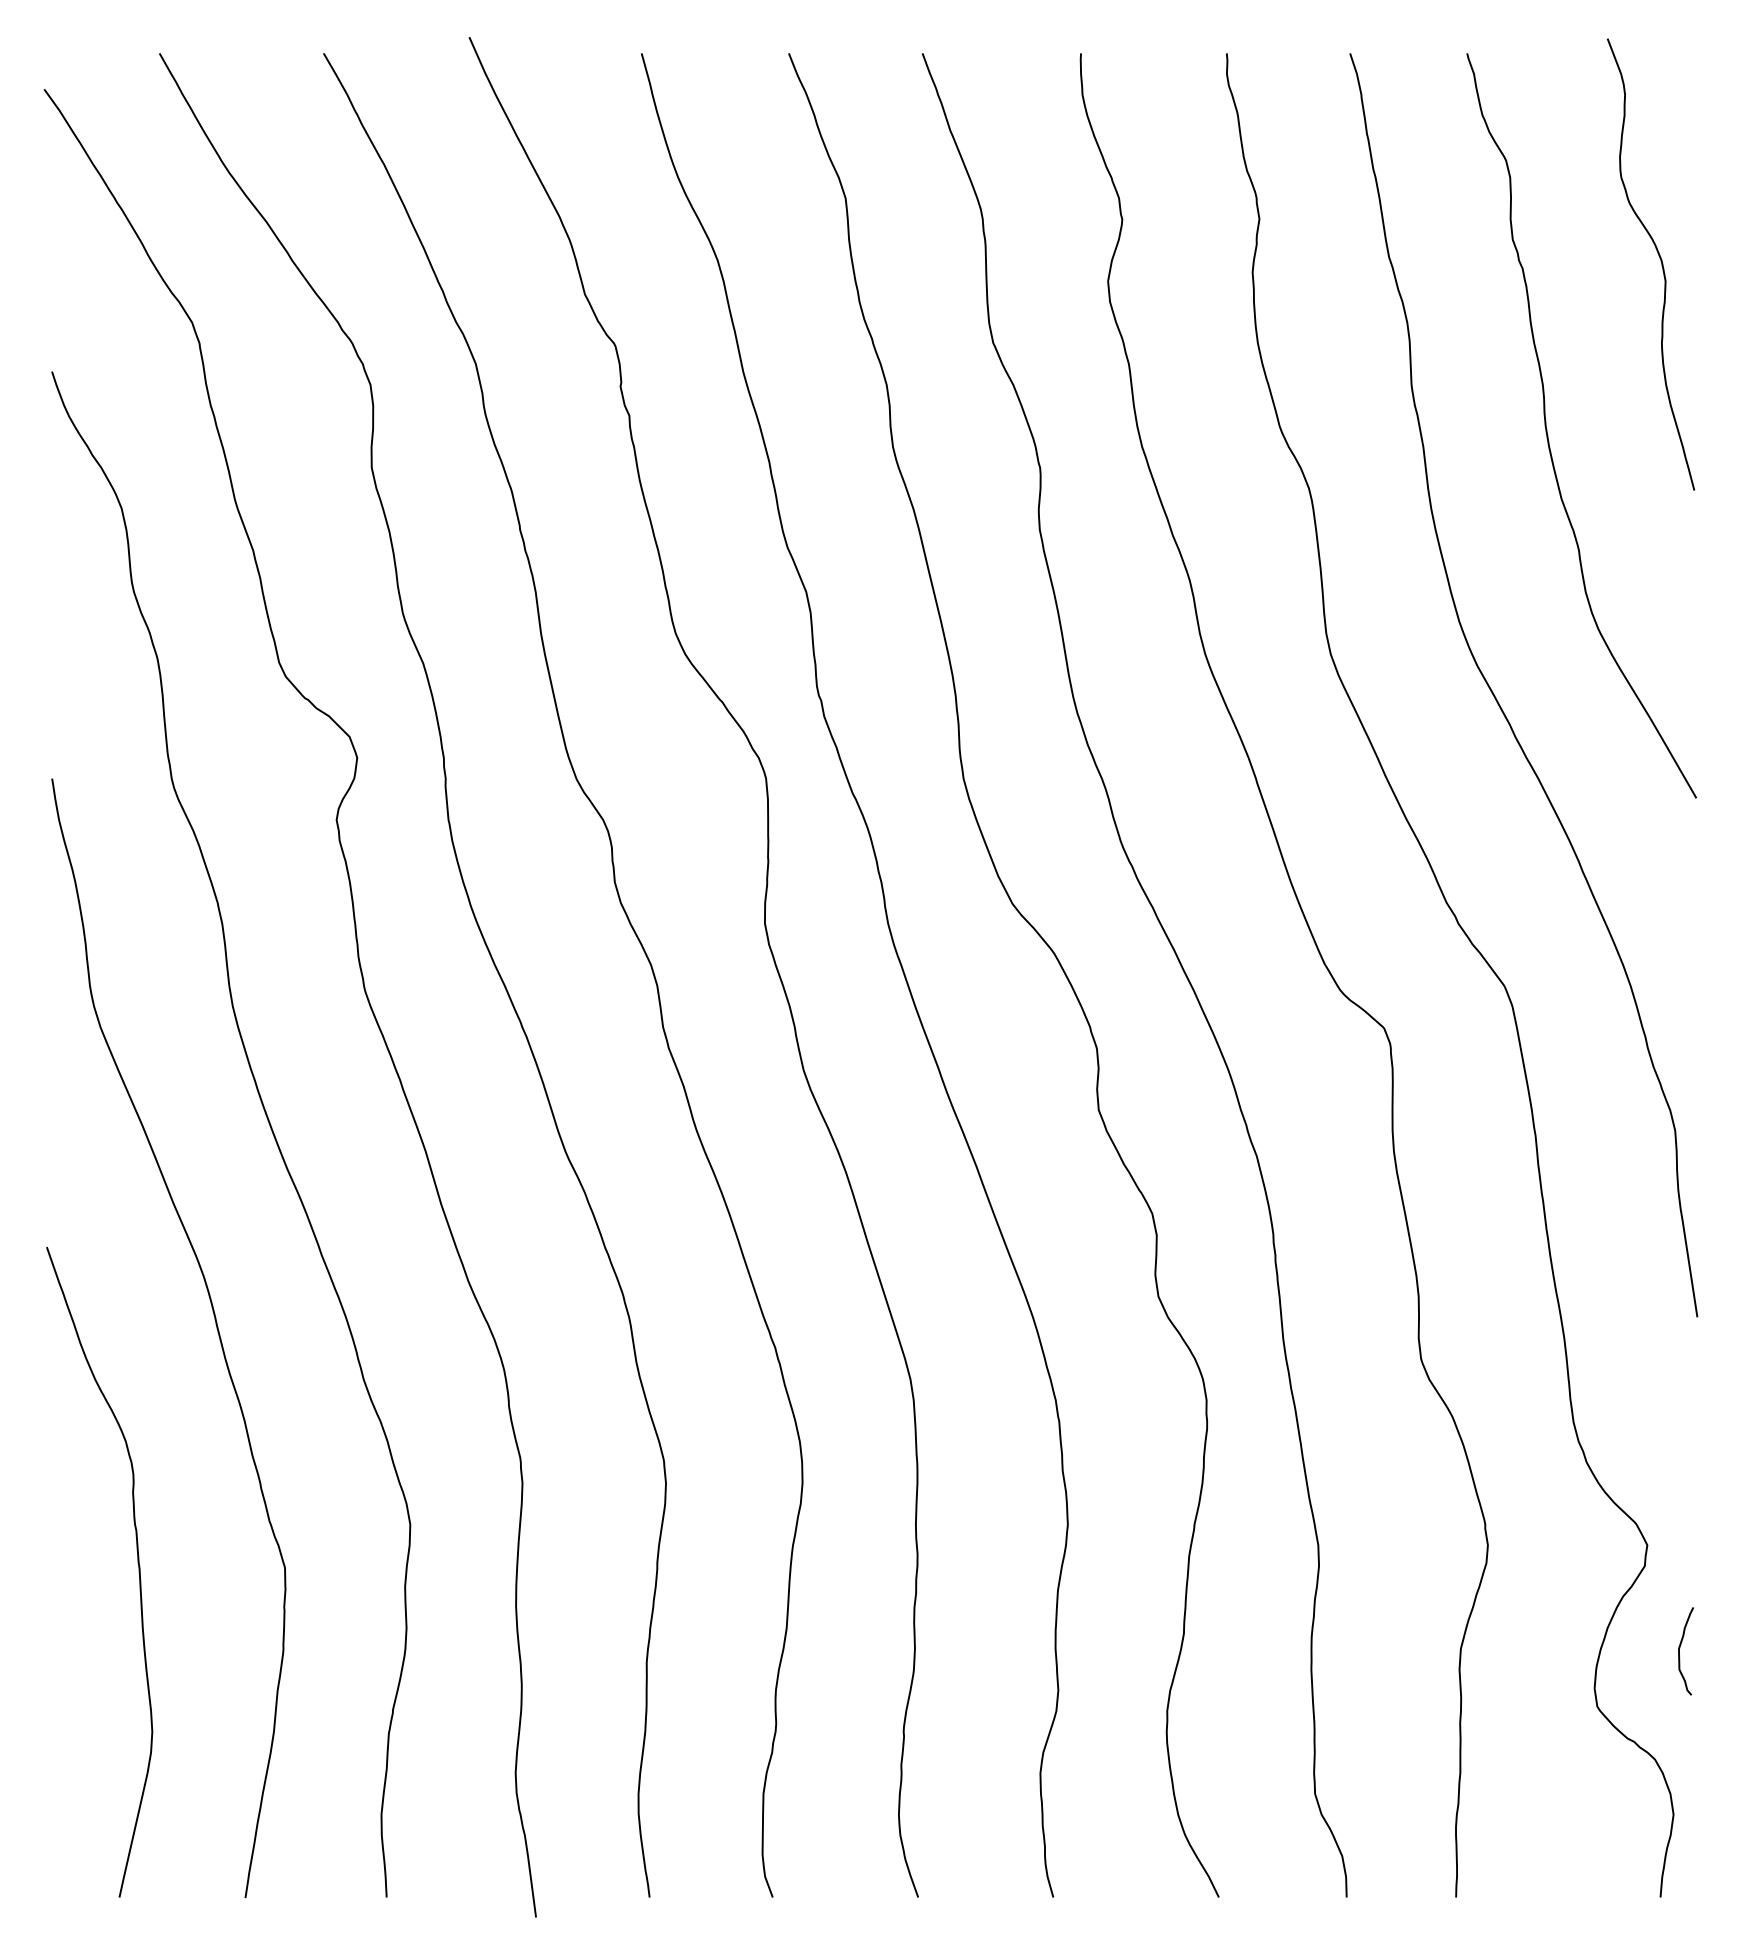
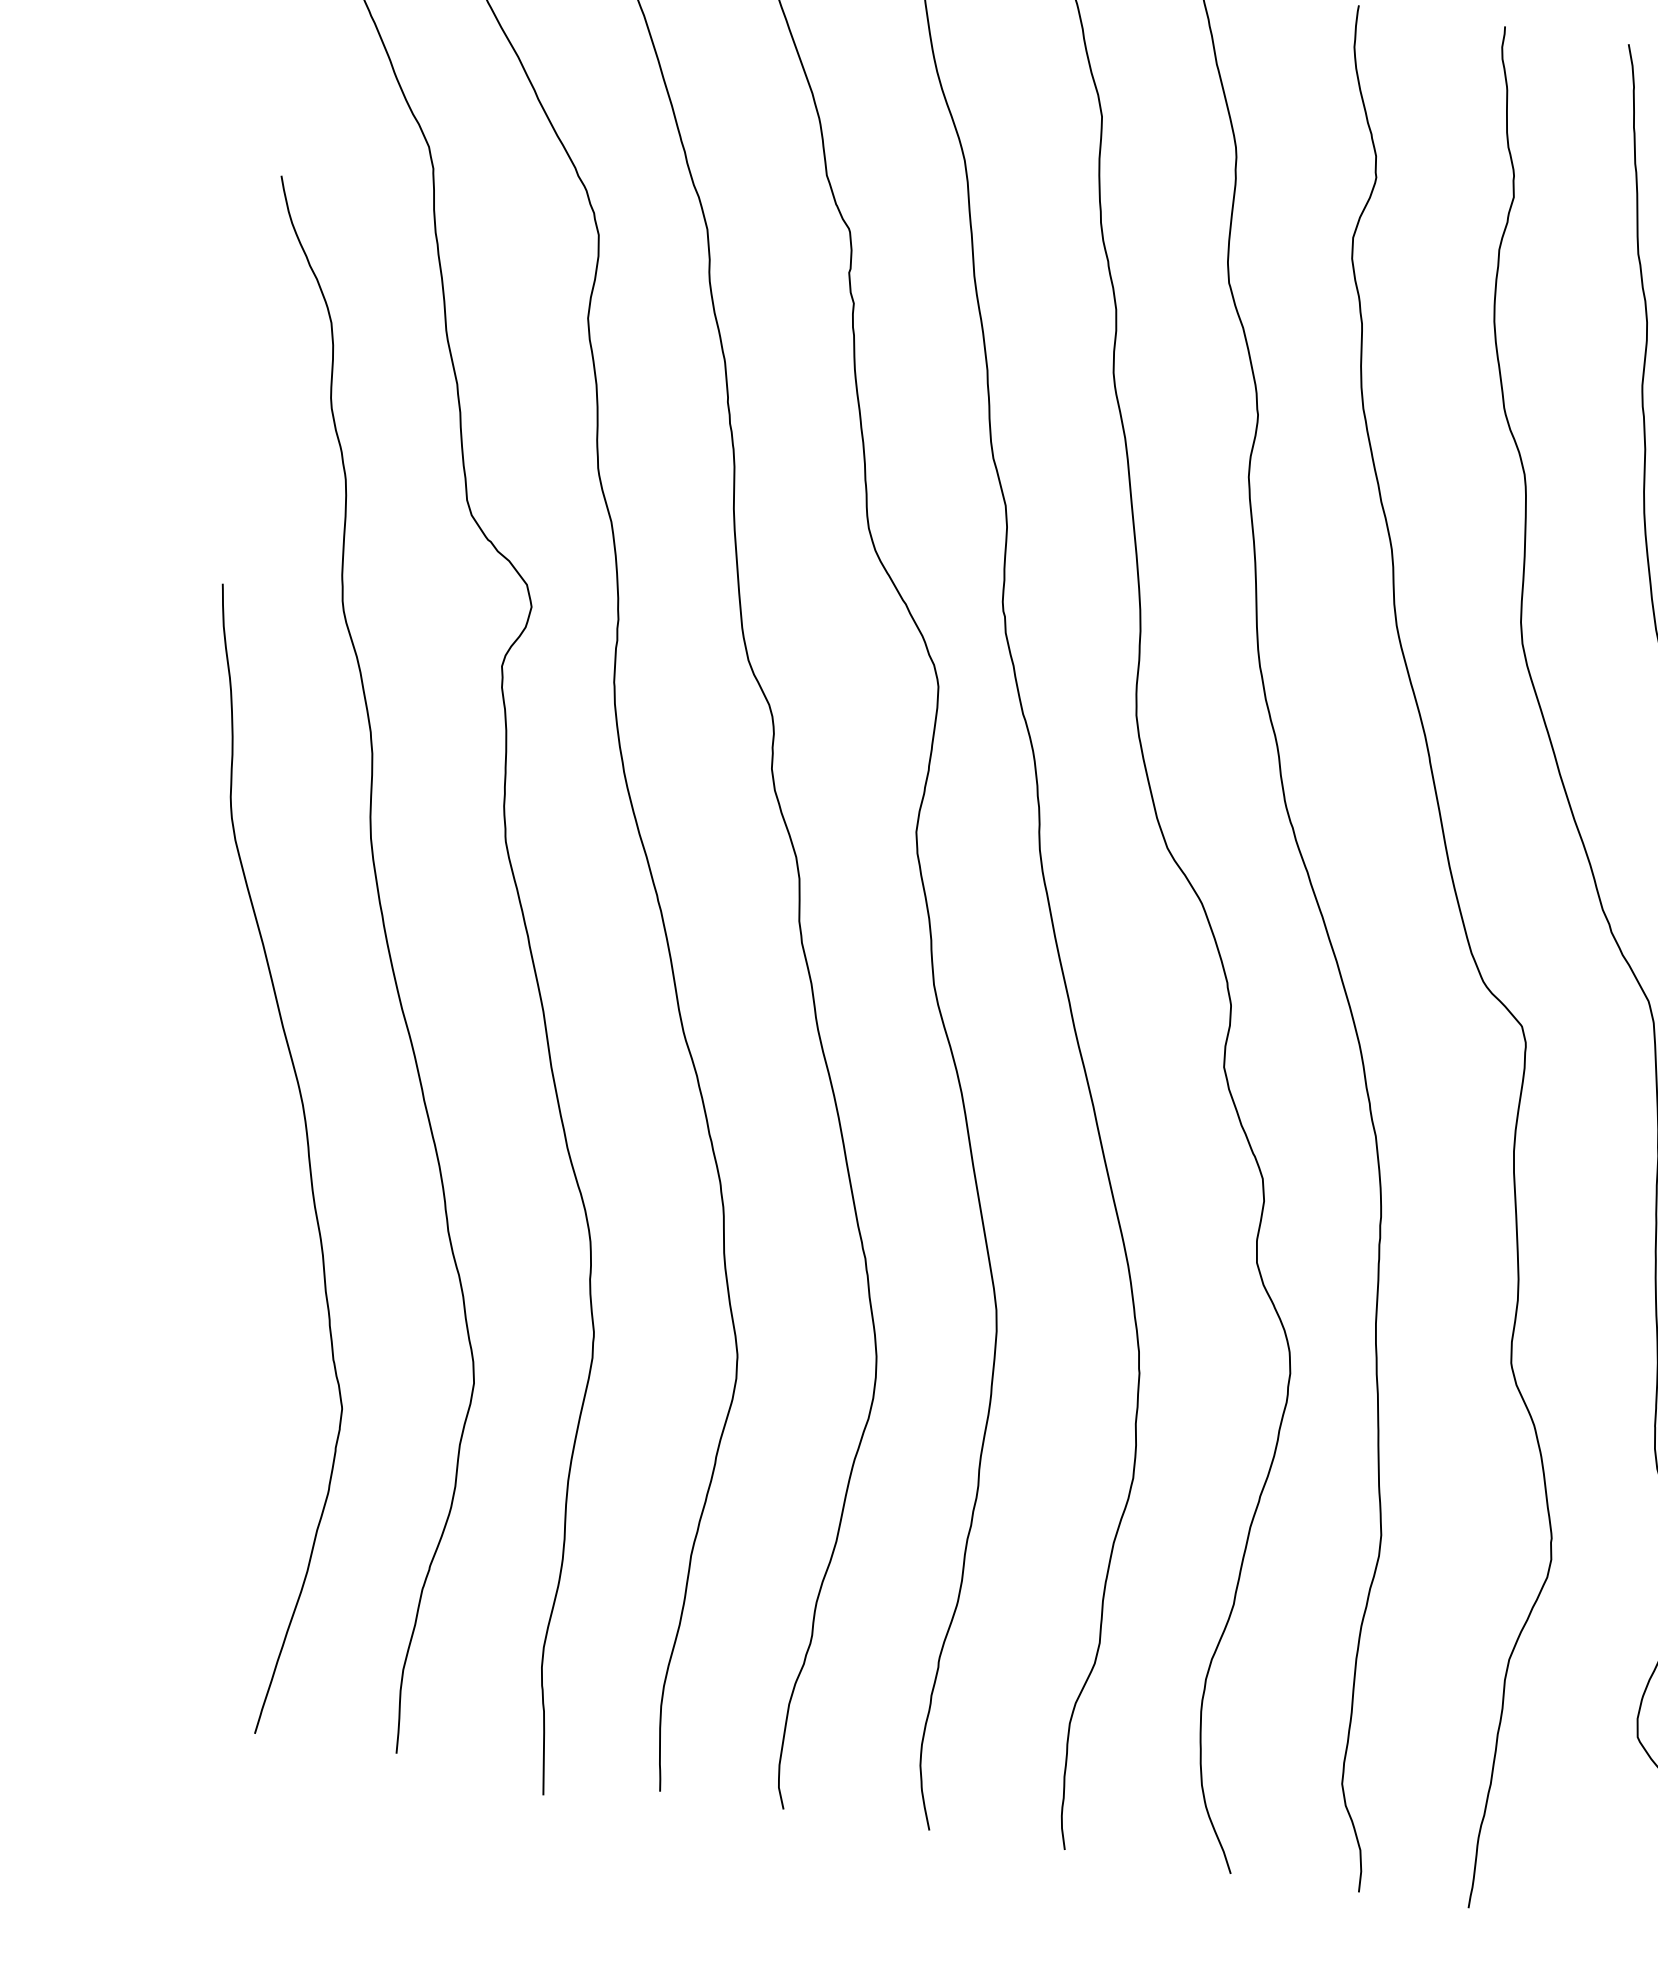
curve: (138, 1572) -> (194, 1392), removed

